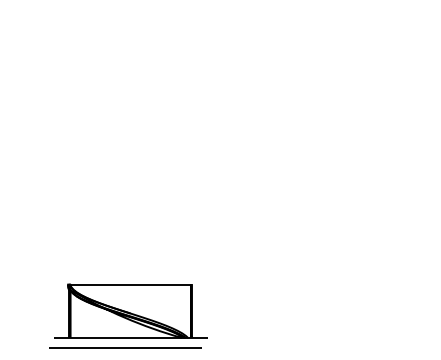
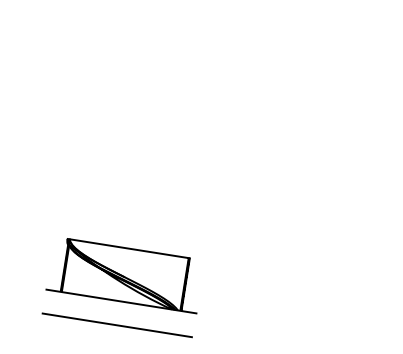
part: (130, 310) -> (125, 274), moved

